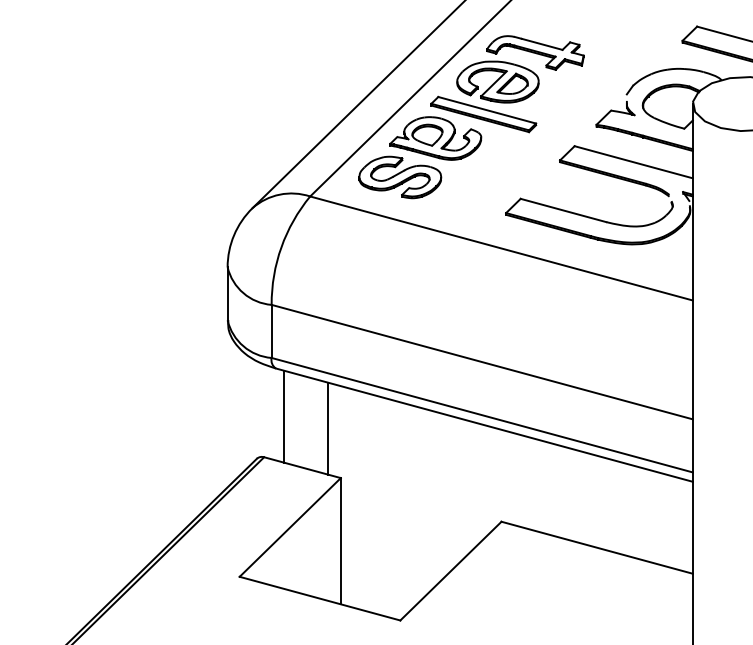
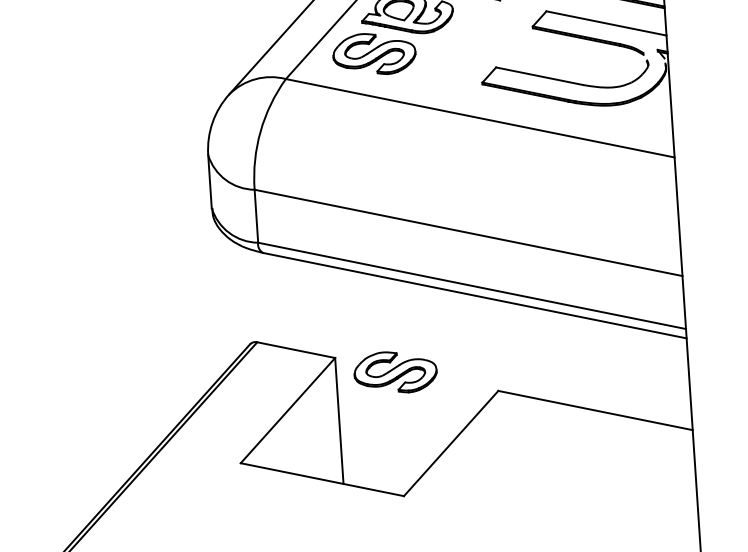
line: (284, 416) -> (274, 300), removed
line: (328, 428) -> (319, 309), removed
part: (400, 496) -> (395, 372), added

